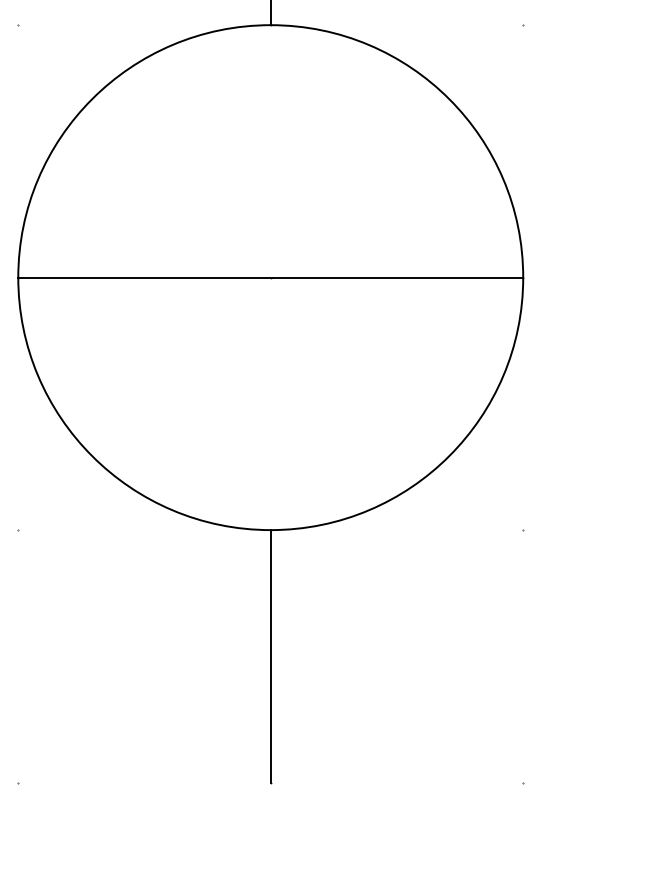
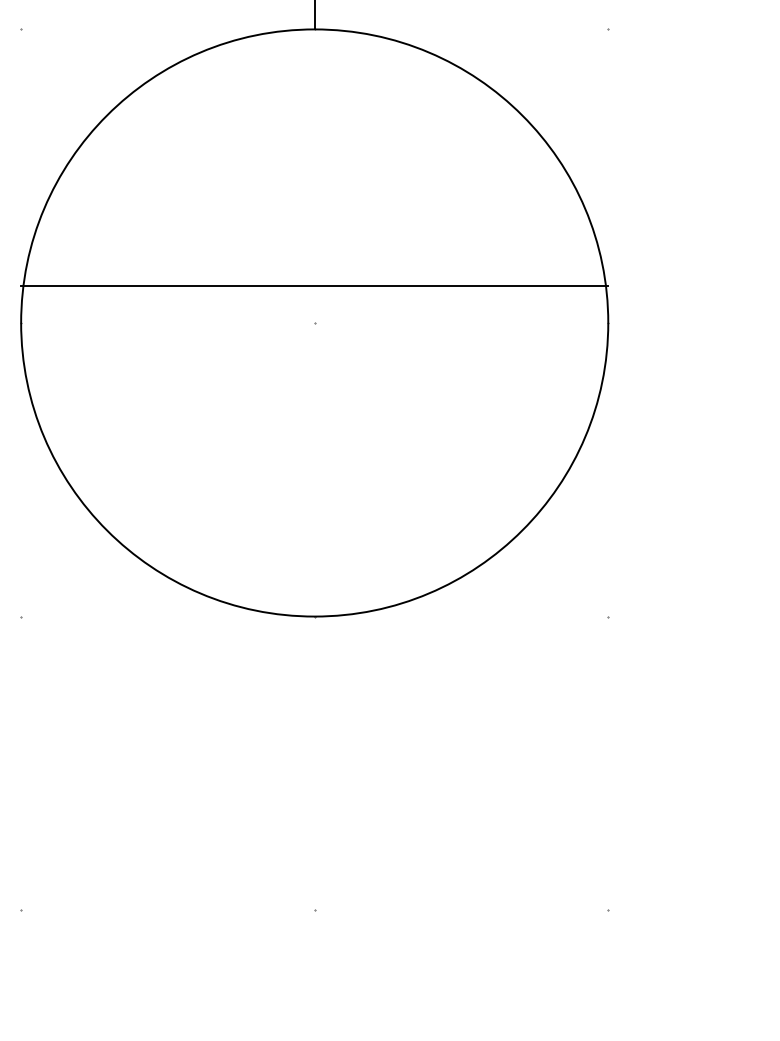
line: (270, 278) -> (314, 286), moved
line: (270, 656) -> (314, 763), removed

